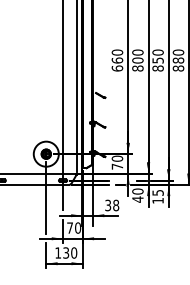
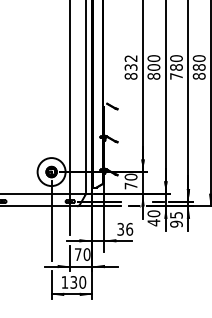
text: (116, 60) -> (130, 67), 660 -> 832
text: (158, 64) -> (176, 71), 850 -> 780
text: (158, 200) -> (176, 223), 15 -> 95
text: (116, 205) -> (129, 229), 38 -> 36

